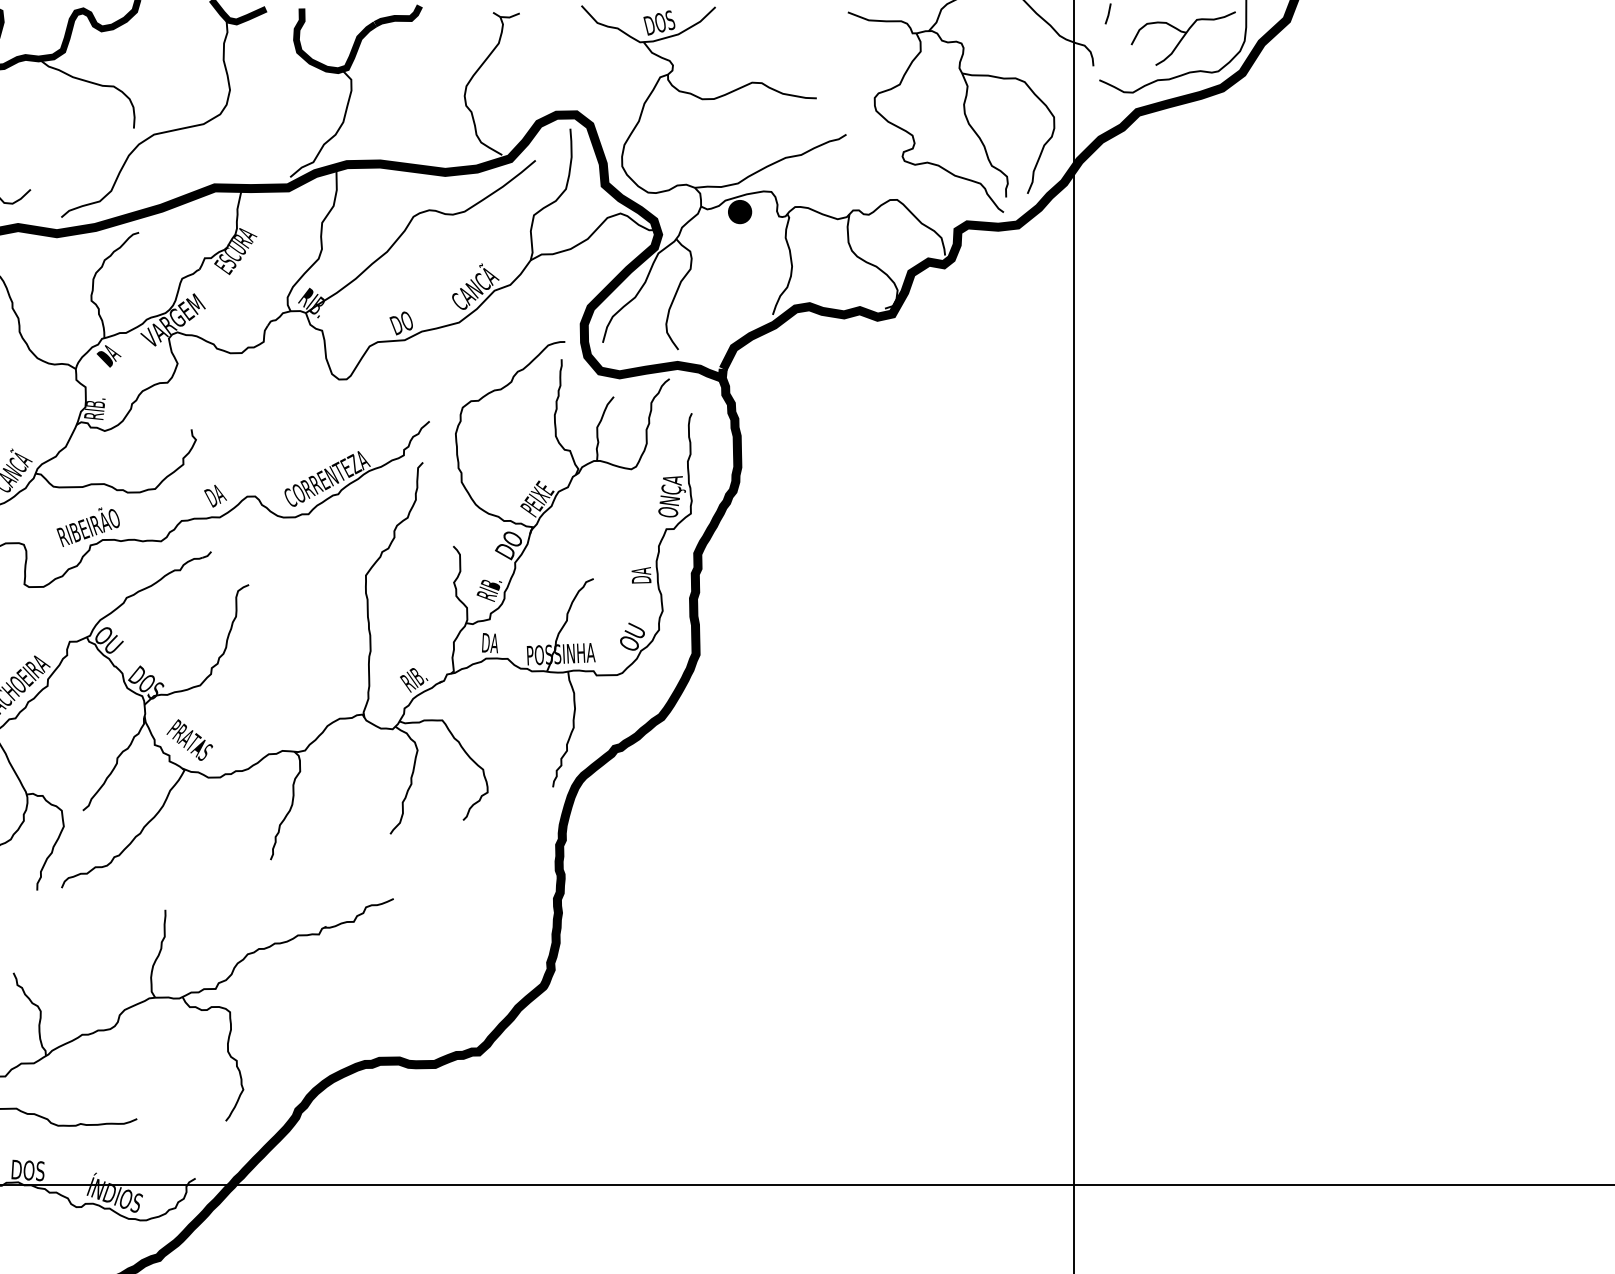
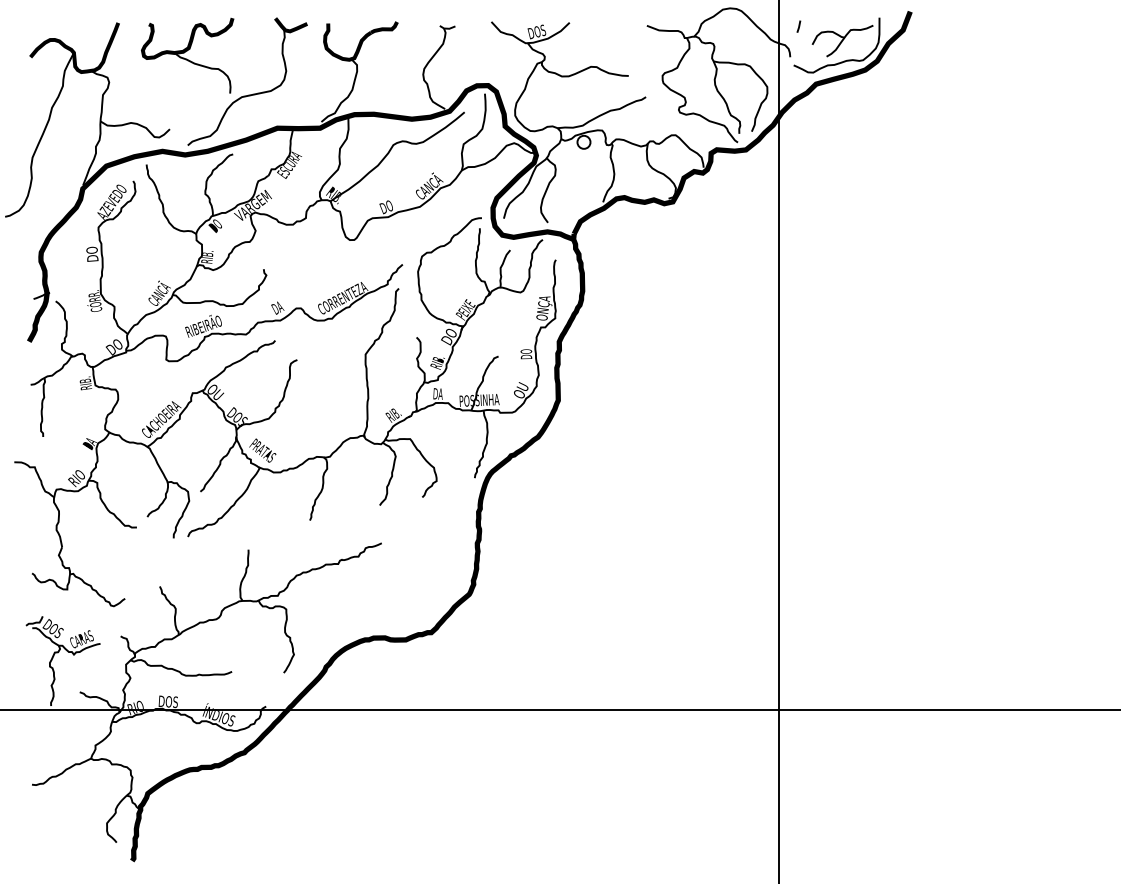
fill: (739, 210) -> (583, 141), removed
text: (112, 352) -> (217, 224), DA -> DO
text: (641, 570) -> (526, 351), DA -> DO

